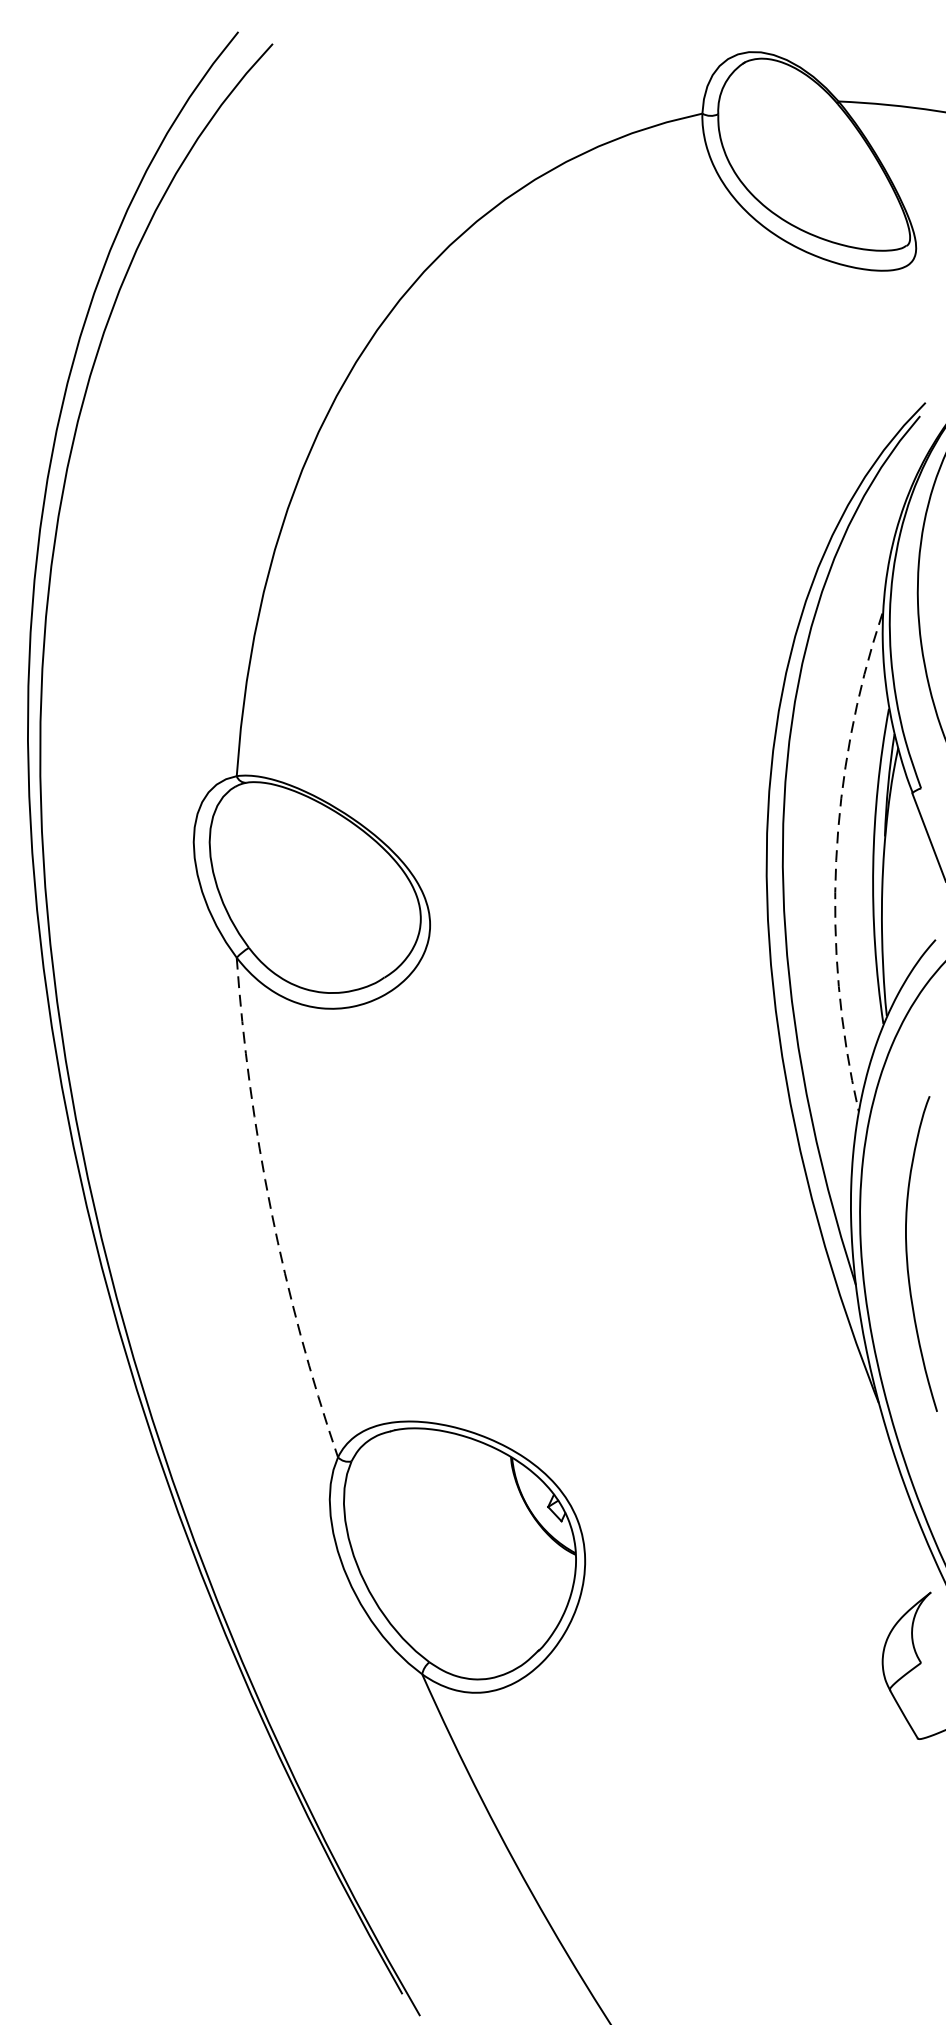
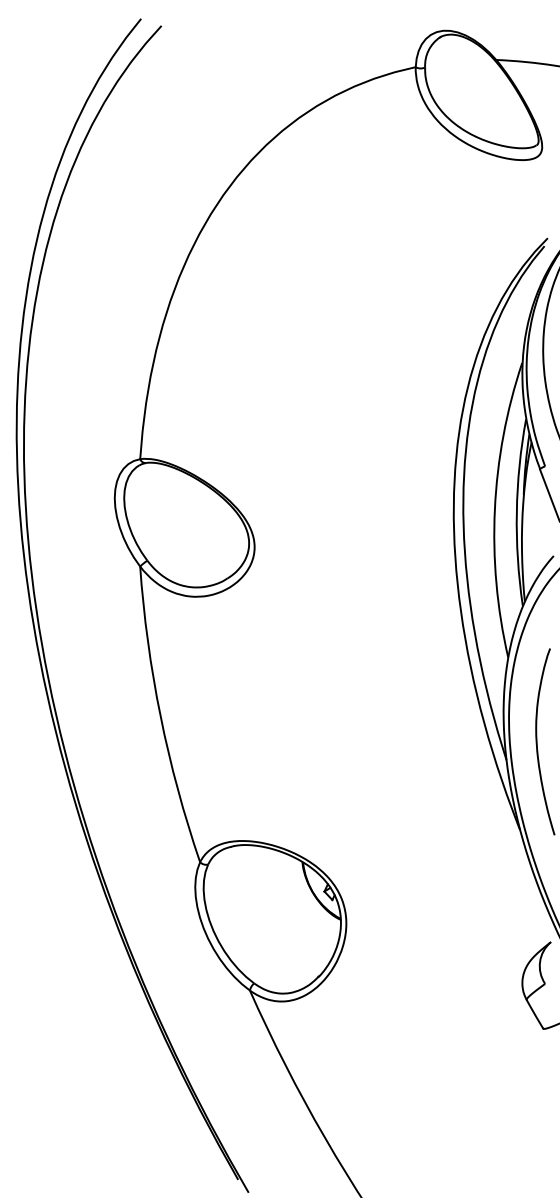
arc: (835, 861) -> (494, 509), dashed -> solid
arc: (271, 1211) -> (160, 716), dashed -> solid

